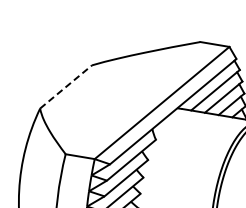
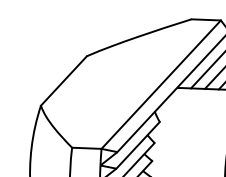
line: (66, 86) -> (64, 80), dashed -> solid

